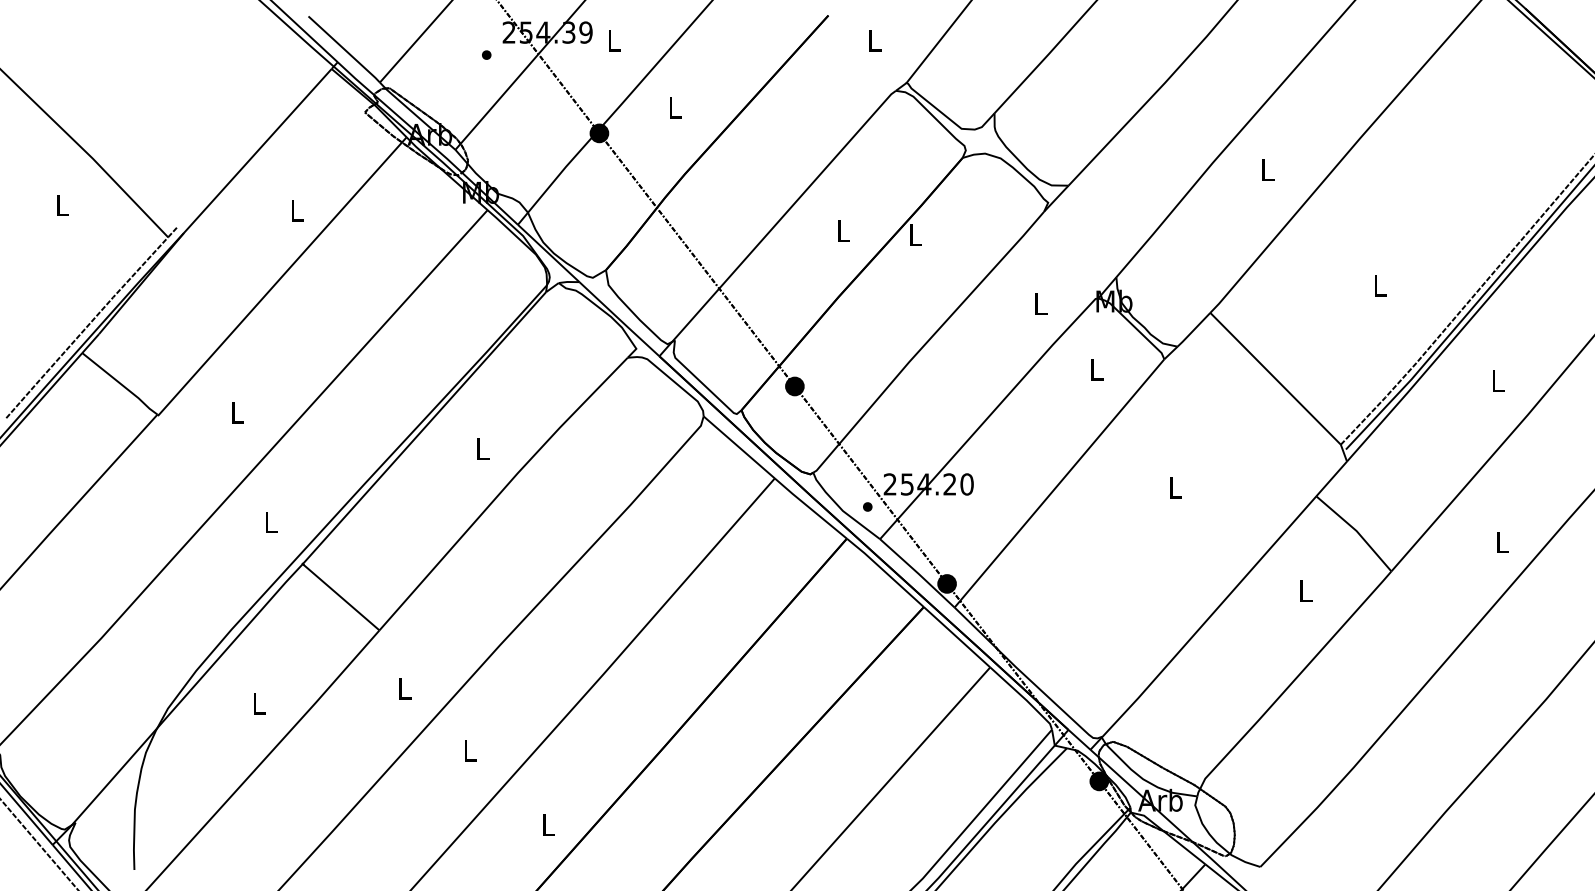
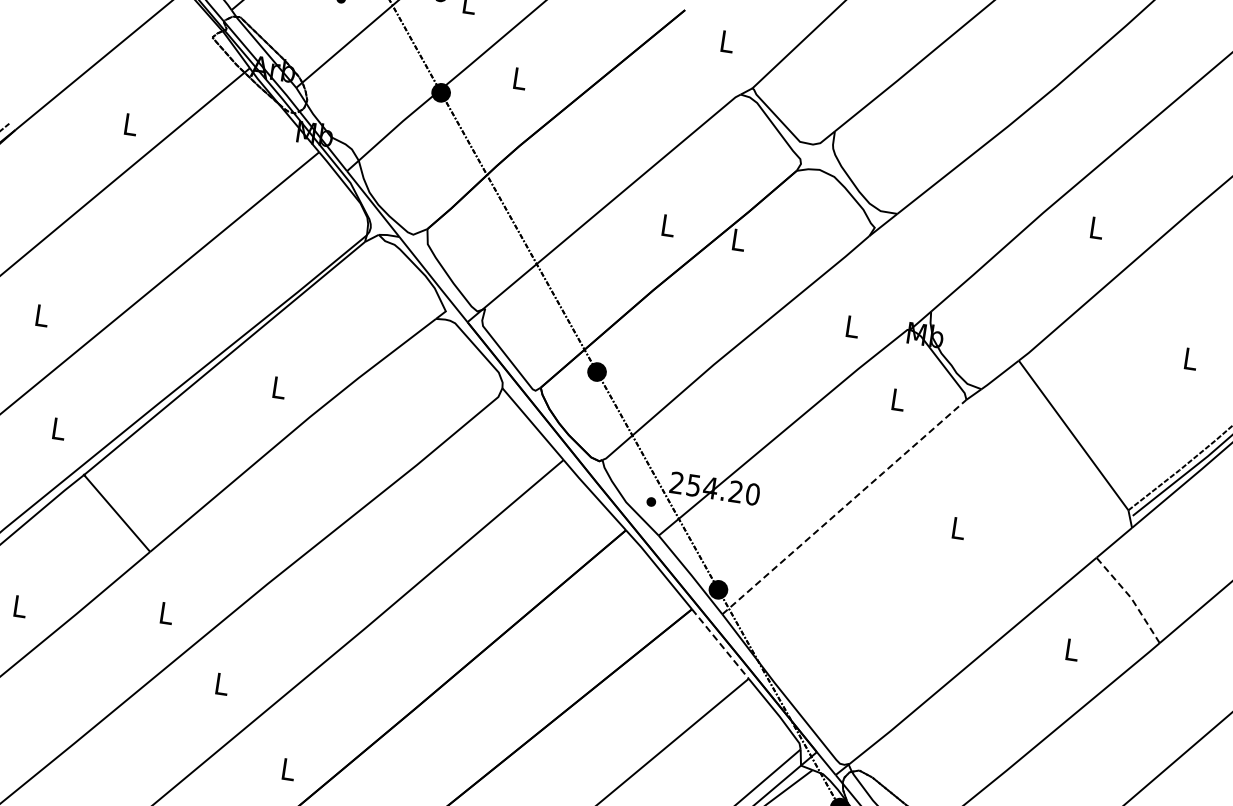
line: (1060, 482) -> (845, 506), solid -> dashed
line: (1356, 531) -> (1131, 598), solid -> dashed
line: (957, 637) -> (720, 644), solid -> dashed

